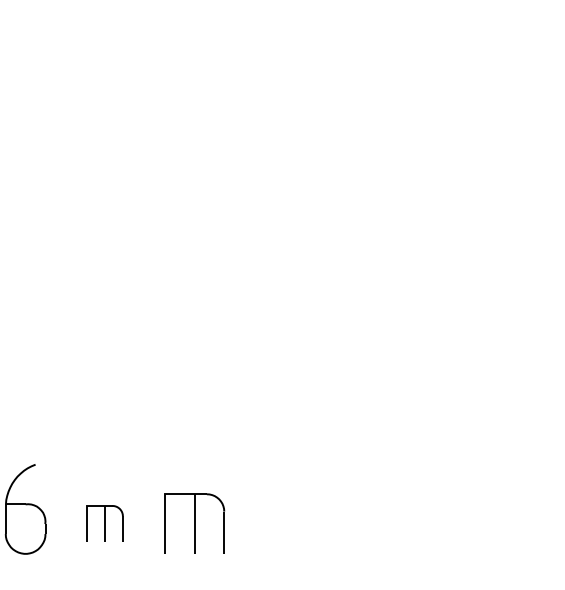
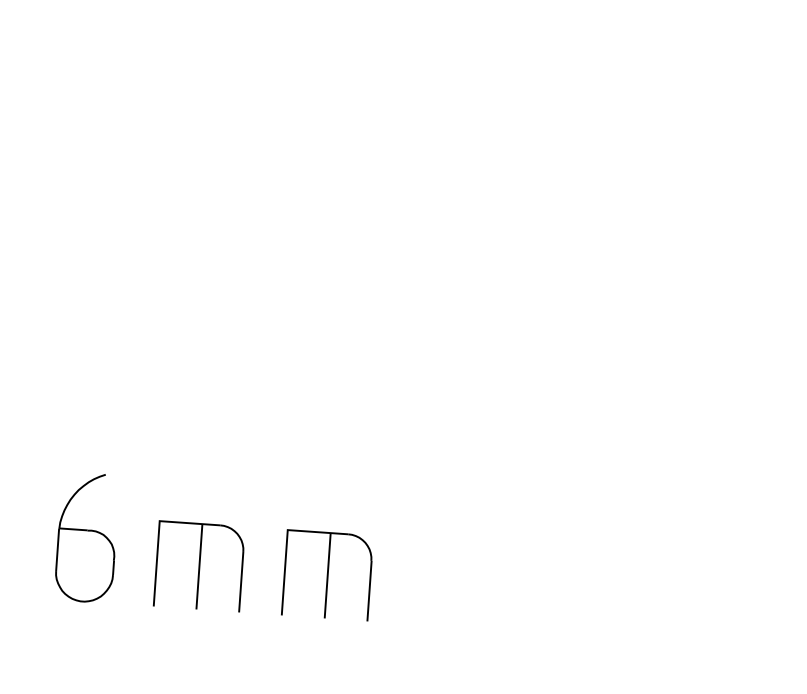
part: (104, 523) -> (198, 565), size x1.67

